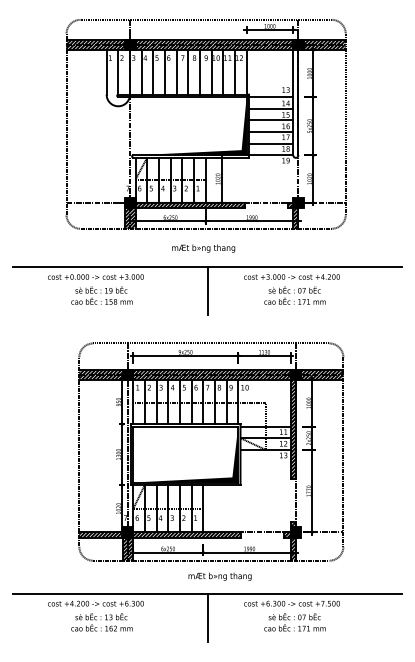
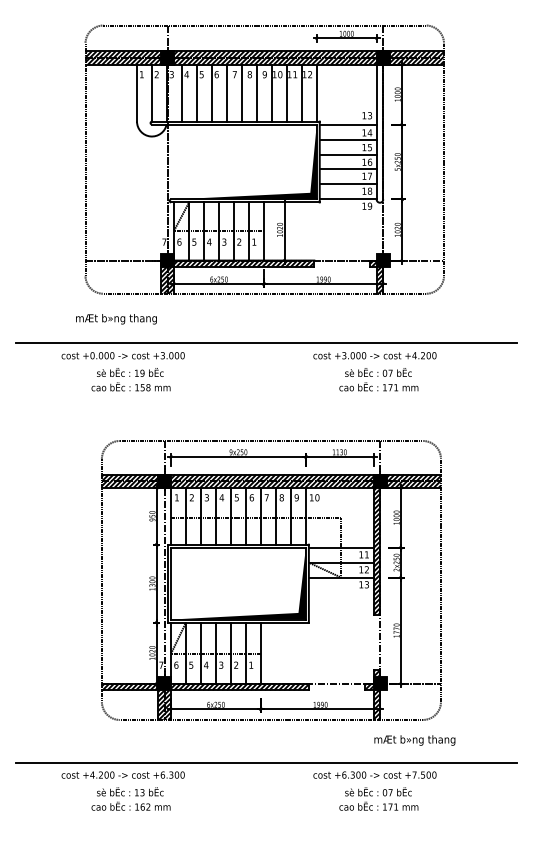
text: (203, 248) -> (116, 319), moved
line: (207, 291) -> (266, 374), removed
text: (219, 576) -> (414, 740), moved
line: (207, 618) -> (266, 794), removed

